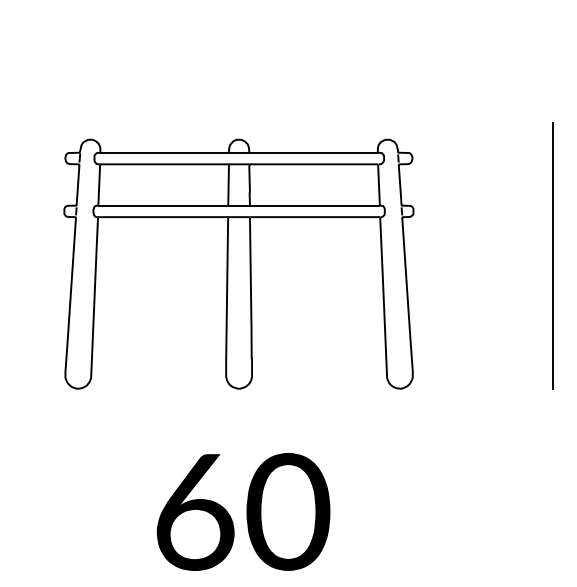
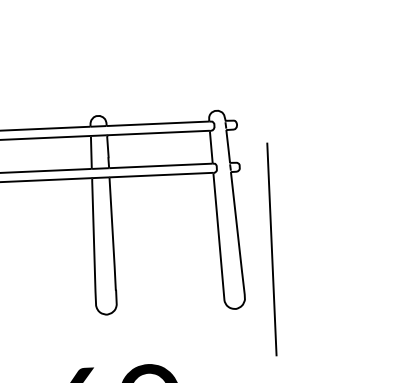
line: (552, 255) -> (271, 248), moved

